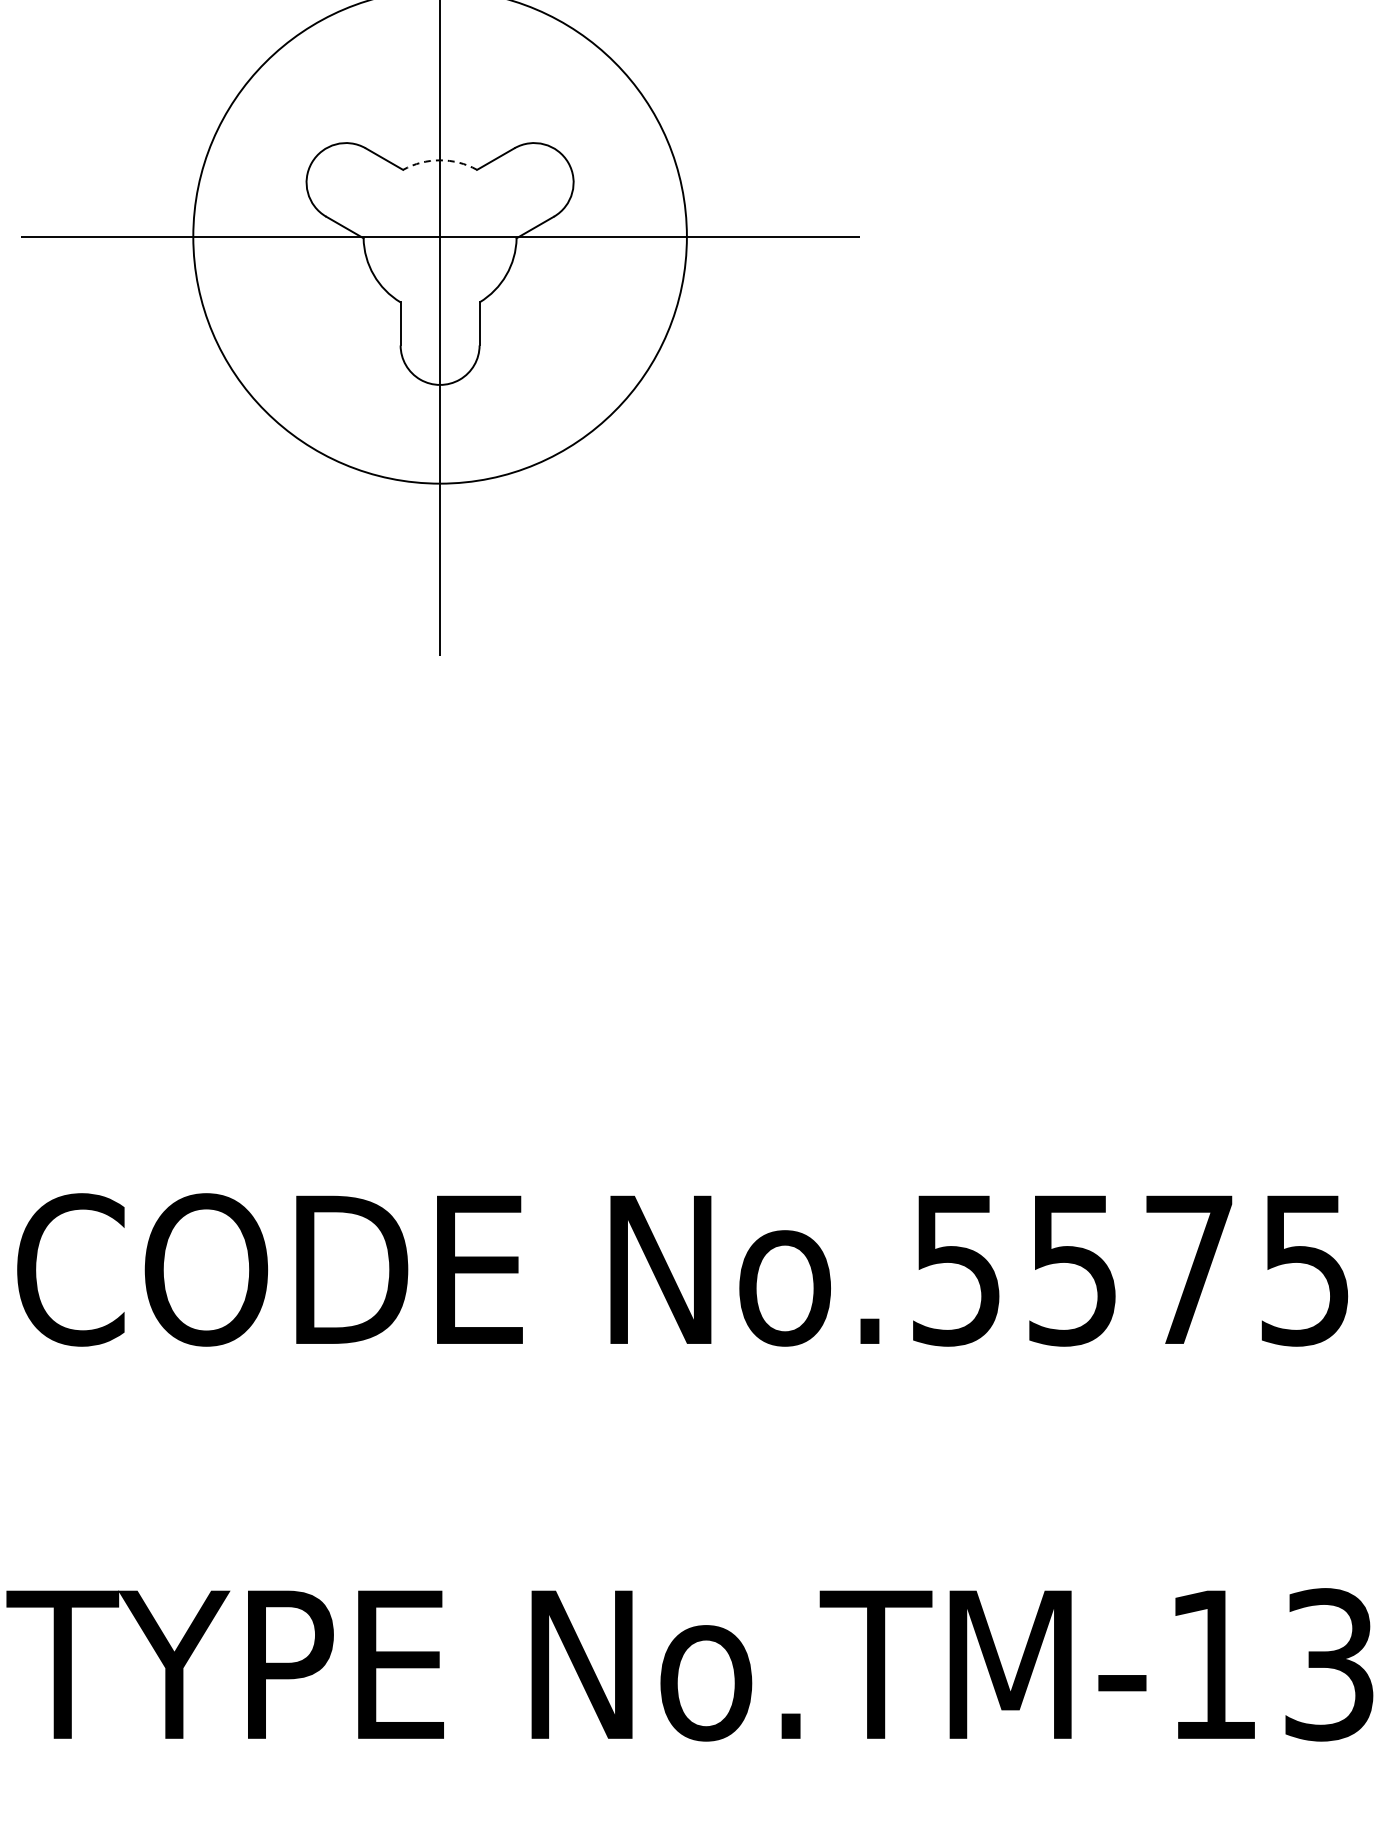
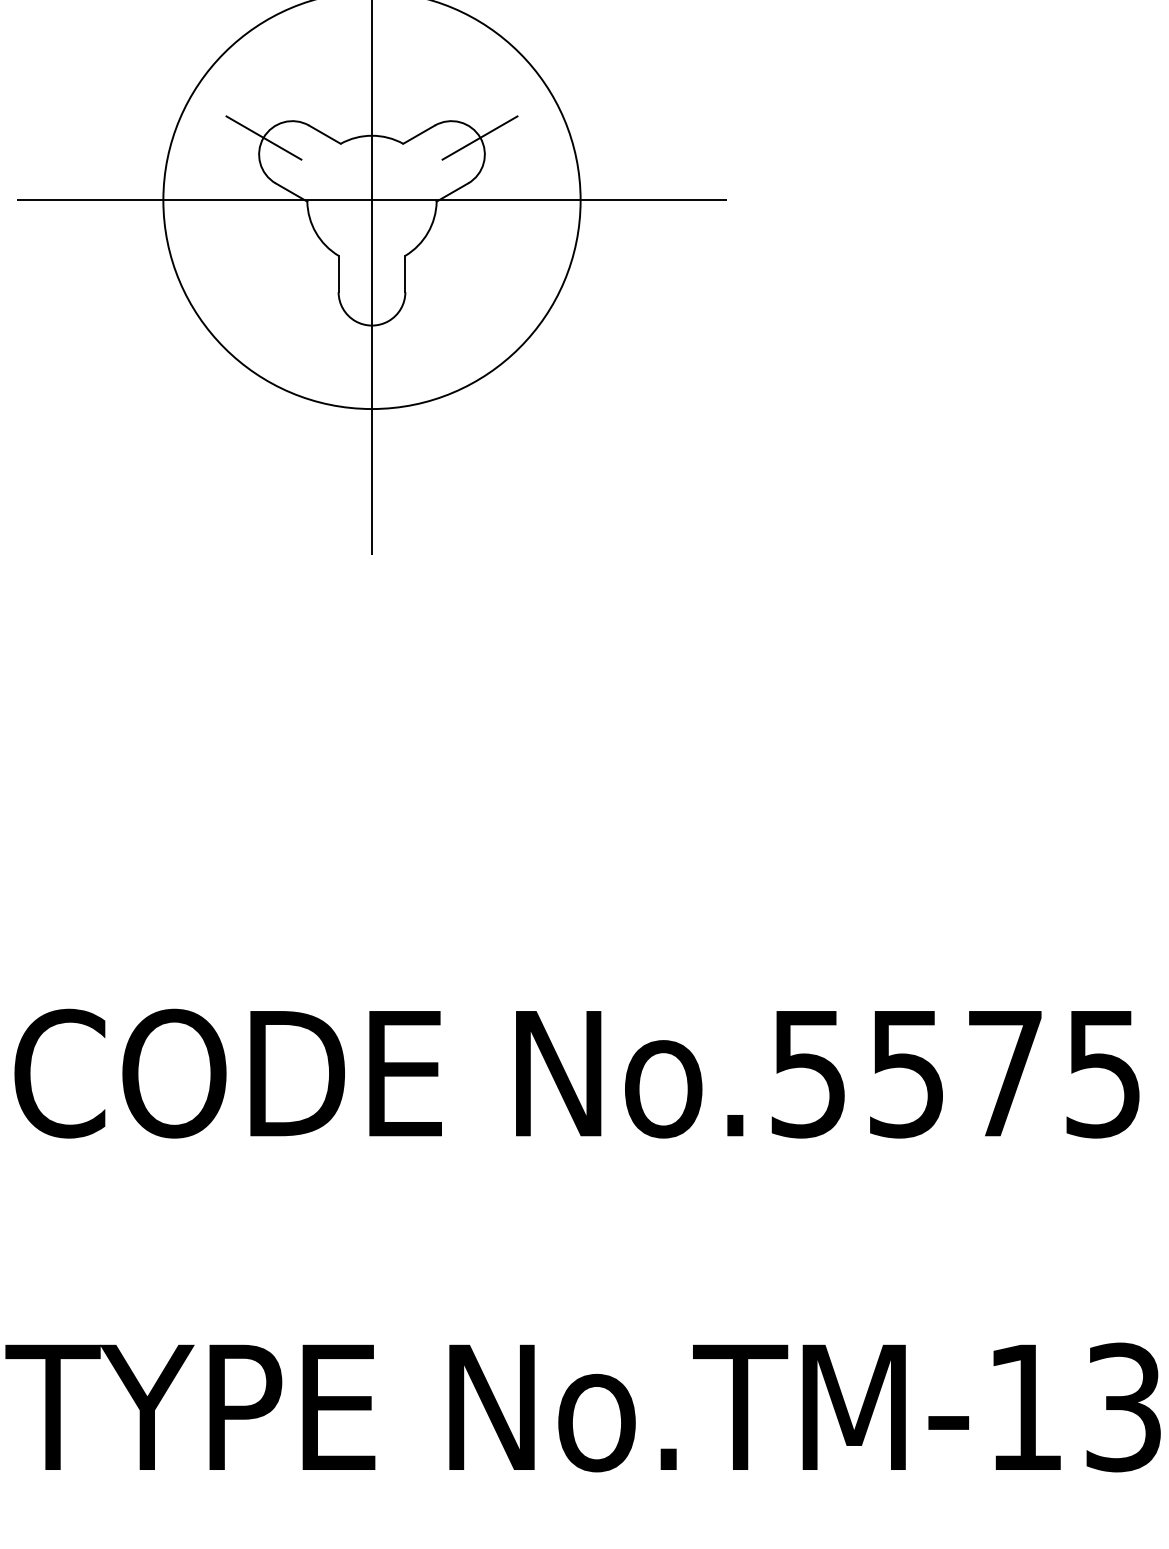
arc: (440, 160) -> (372, 135), dashed -> solid
line: (312, 162) -> (264, 137), added
line: (567, 162) -> (479, 137), added

